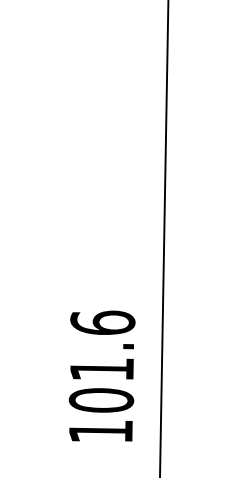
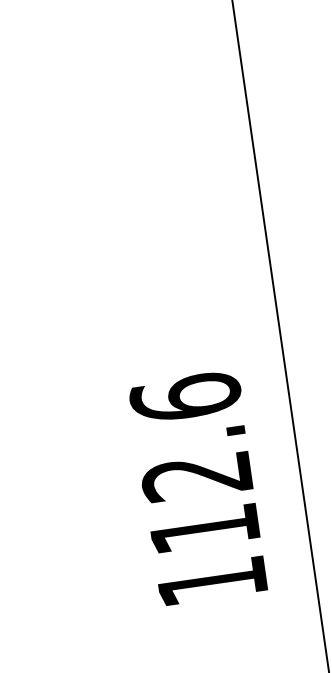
text: (101, 385) -> (200, 503), 101.6 -> 112.6

